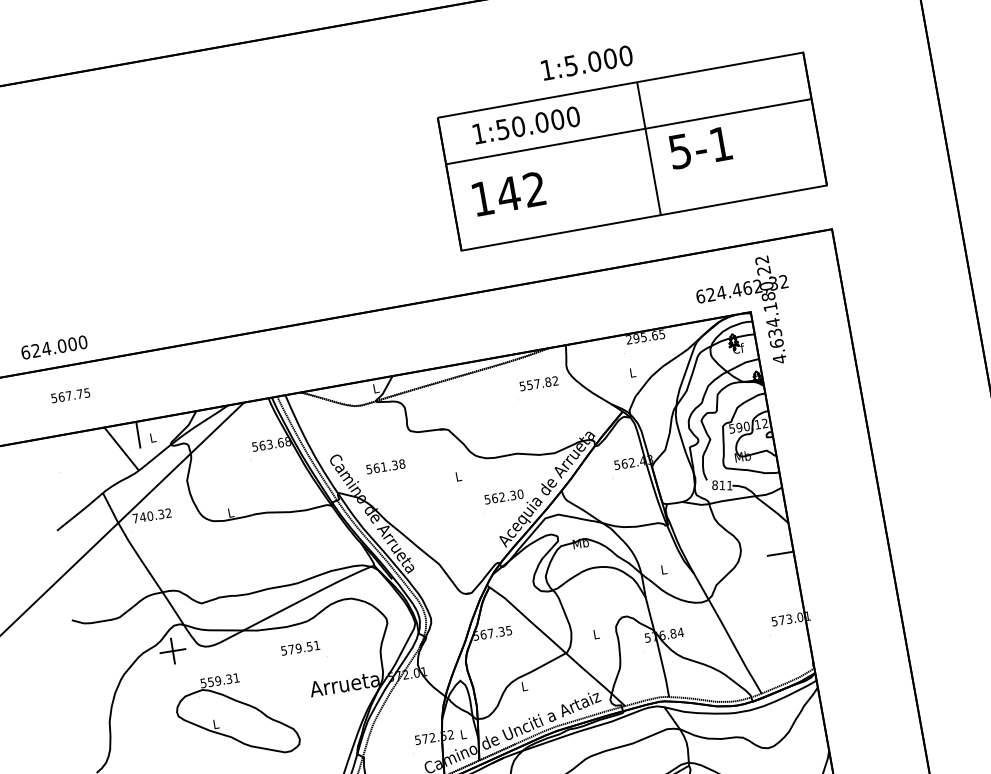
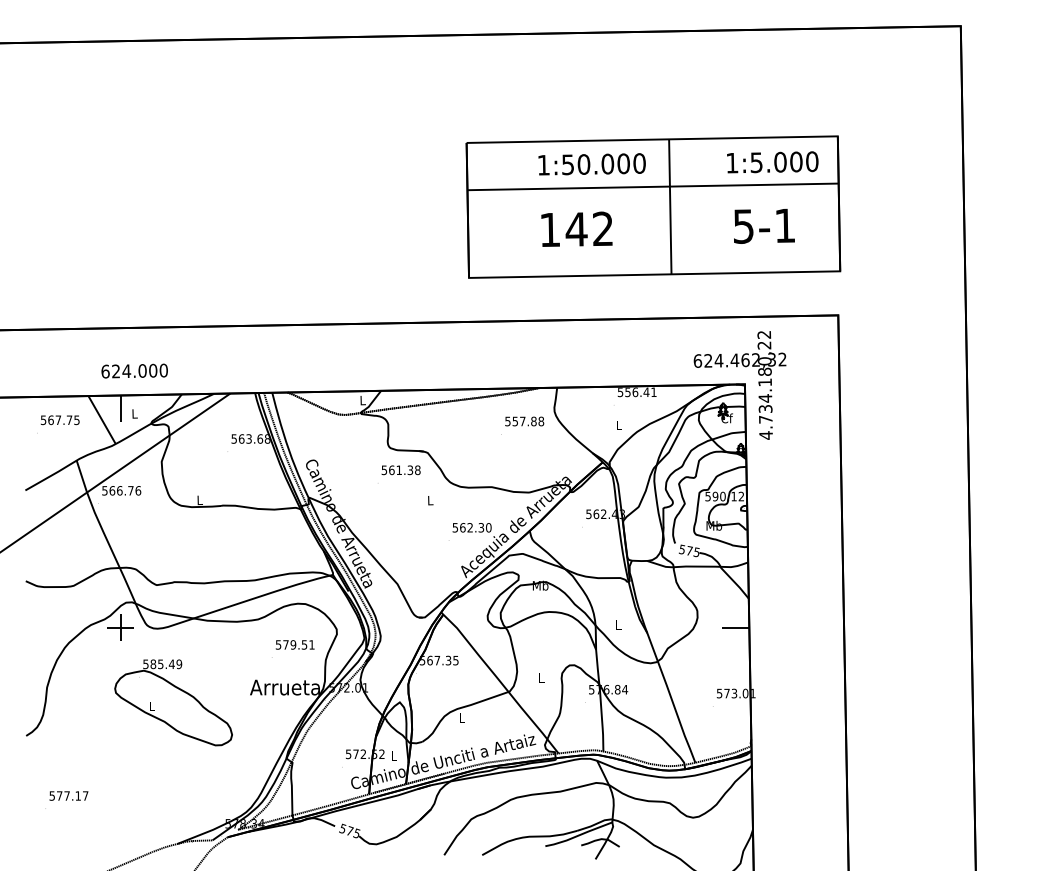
text: (586, 63) -> (772, 162), moved
text: (525, 125) -> (591, 164), moved
text: (700, 148) -> (764, 226), moved
text: (508, 193) -> (576, 228), moved
text: (644, 337) -> (636, 392), 295.65 -> 556.41
text: (776, 343) -> (765, 419), 4.634.180,22 -> 4.734.180,22
text: (54, 346) -> (134, 370), moved
text: (555, 381) -> (541, 421), 557.82 -> 557.88
text: (70, 396) -> (59, 420), moved
text: (385, 467) -> (400, 470), moved
text: (721, 485) -> (688, 550), 811 -> 575
text: (151, 515) -> (121, 490), 740.32 -> 566.76
text: (299, 647) -> (294, 644), moved
text: (223, 680) -> (166, 664), 559.31 -> 585.49

